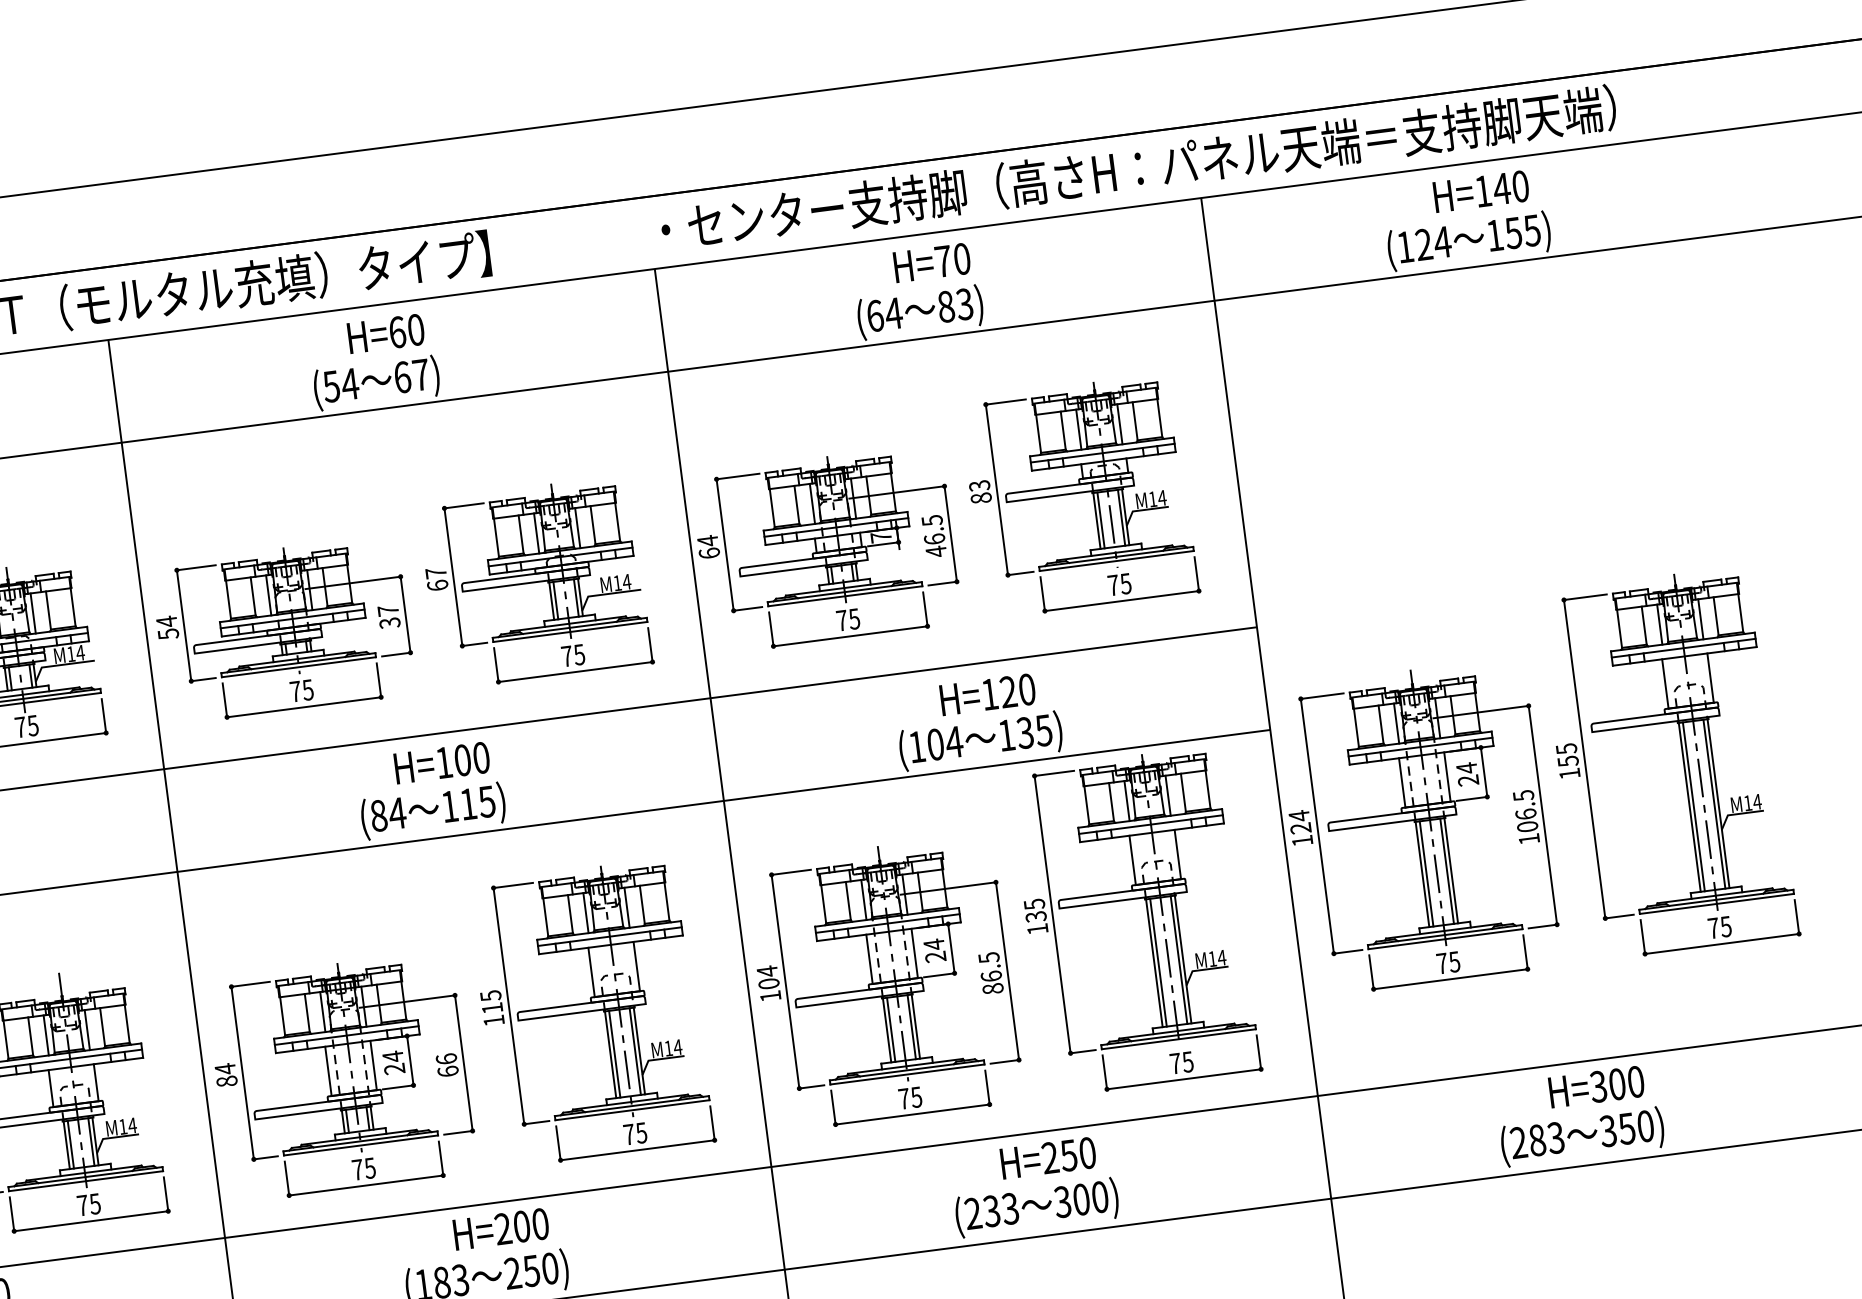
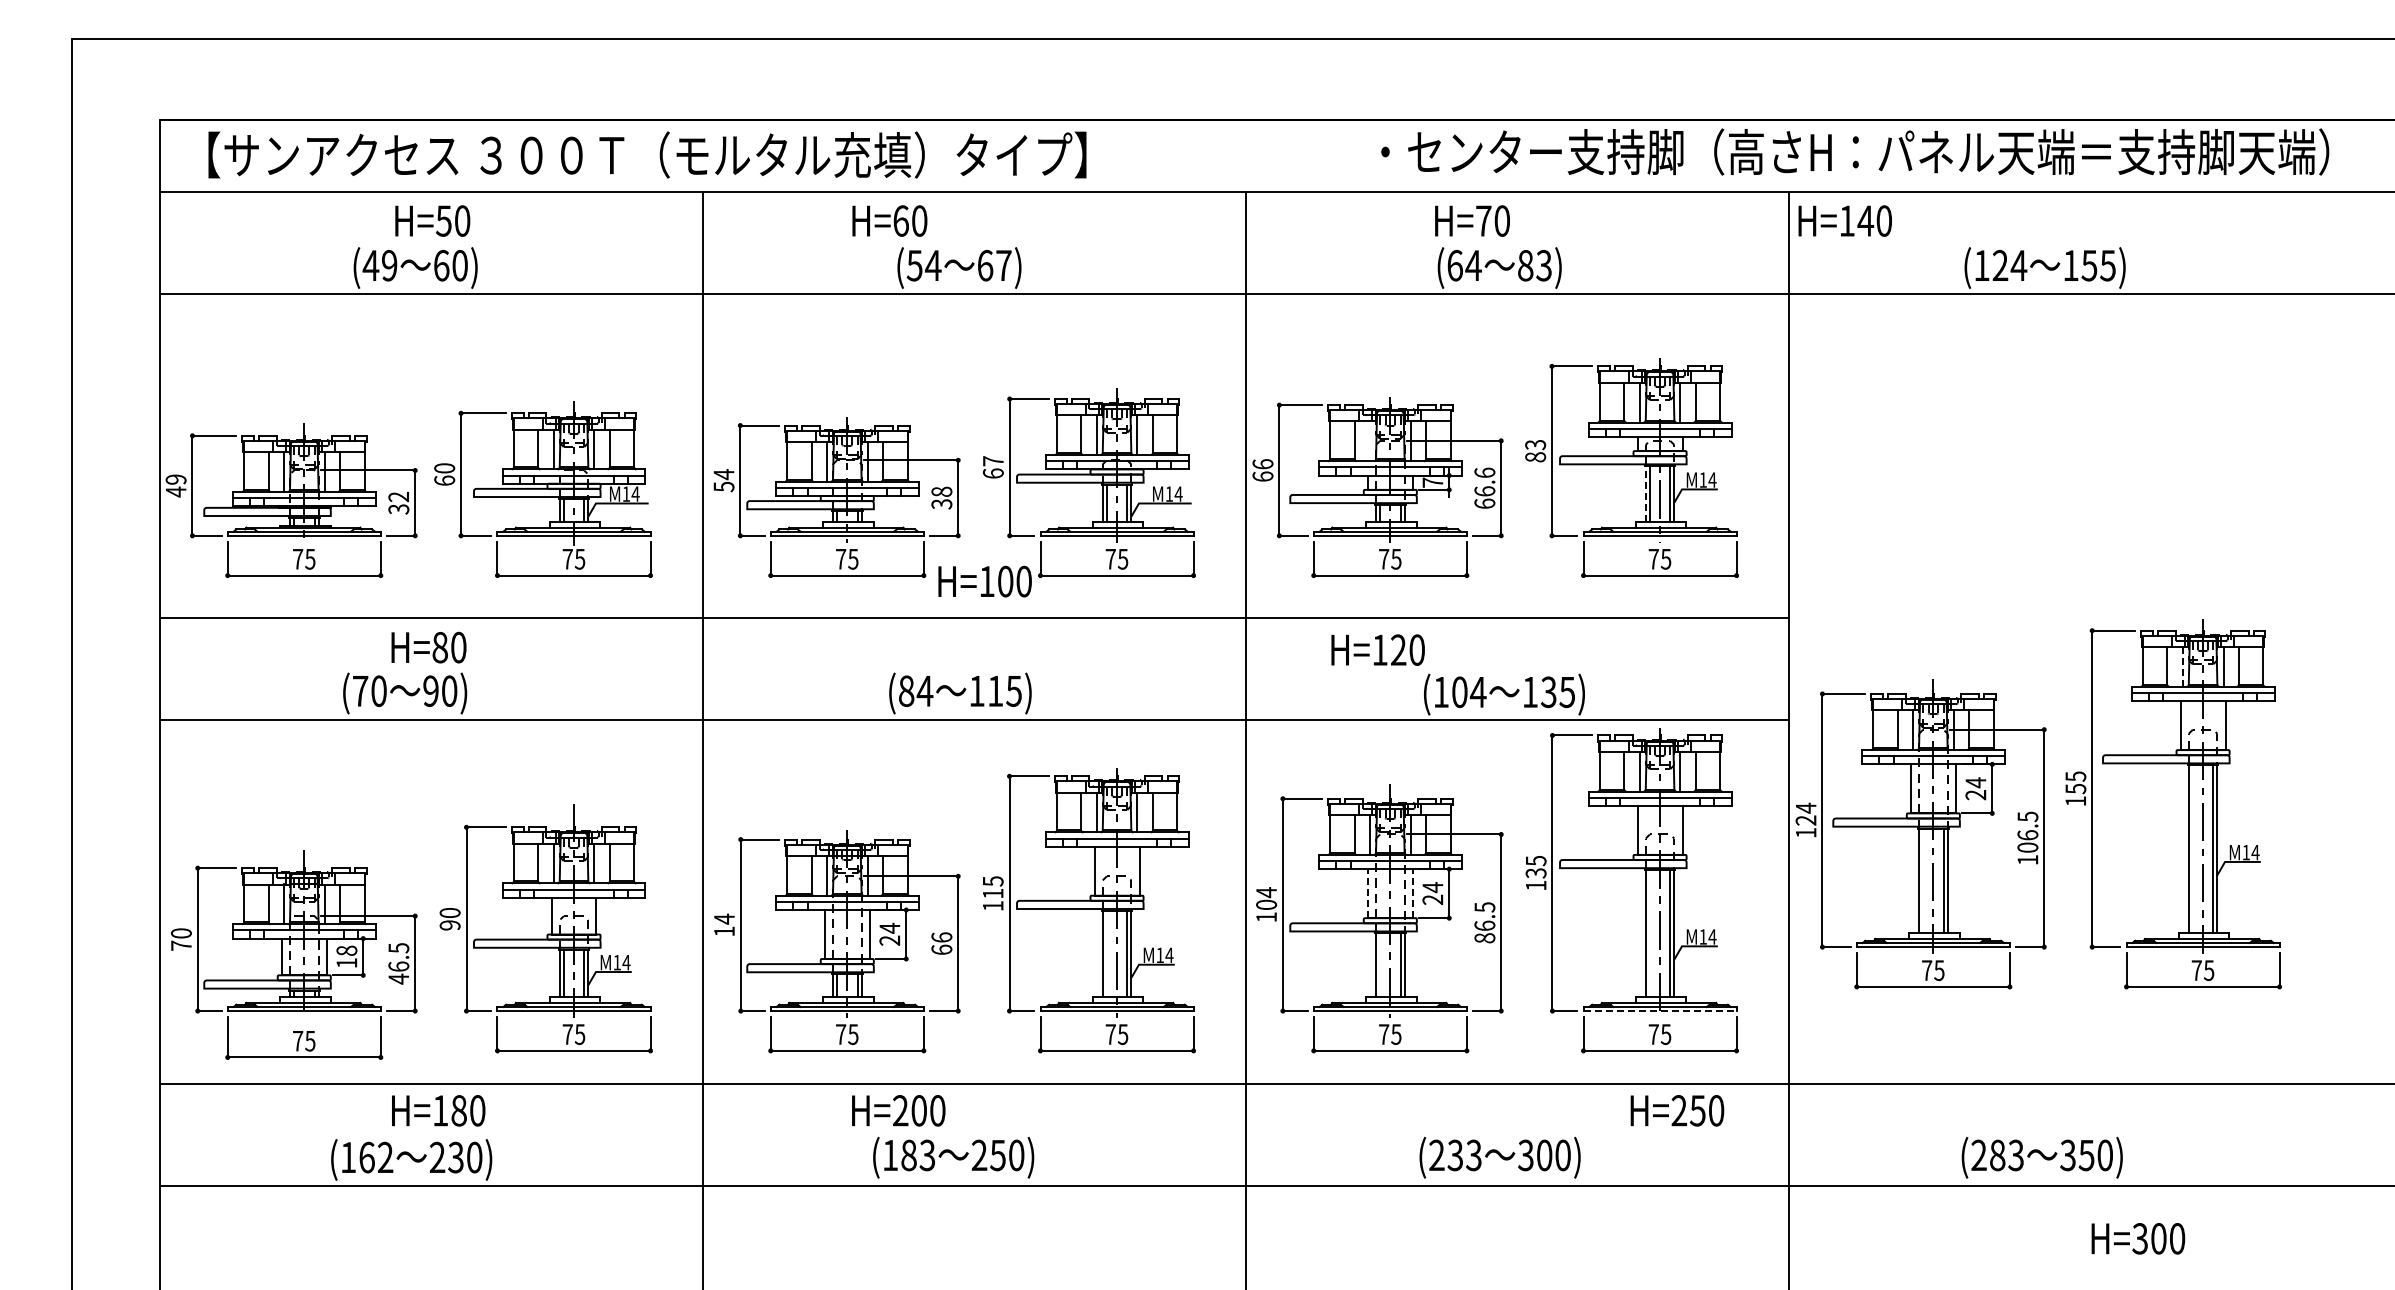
text: (1138, 167) -> (1855, 151), moved
text: (1480, 191) -> (1844, 220), moved
text: (932, 262) -> (1472, 220), moved
text: (385, 333) -> (889, 220), moved
line: (812, 504) -> (1369, 441), removed
line: (1096, 521) -> (1645, 494), solid -> dashed
text: (933, 536) -> (1484, 488), 46.5 -> 66.6
text: (707, 540) -> (1262, 463), 64 -> 66
text: (387, 610) -> (941, 491), 37 -> 38
line: (1659, 624) -> (2182, 666), solid -> dashed
text: (987, 694) -> (1377, 649), moved
text: (441, 763) -> (984, 581), moved
line: (1693, 807) -> (2192, 849), removed
line: (1426, 873) -> (1923, 880), removed
line: (914, 953) -> (1412, 893), solid -> dashed
line: (869, 959) -> (1367, 893), solid -> dashed
line: (1158, 962) -> (1649, 933), removed
line: (891, 1029) -> (1380, 965), removed
line: (1179, 1039) -> (1660, 1011), solid -> dashed
line: (614, 1054) -> (1106, 954), removed
text: (227, 1081) -> (724, 931), 84 -> 14
text: (1596, 1086) -> (2138, 1238), moved
text: (1048, 1157) -> (1677, 1110), moved
text: (501, 1229) -> (898, 1110), moved

